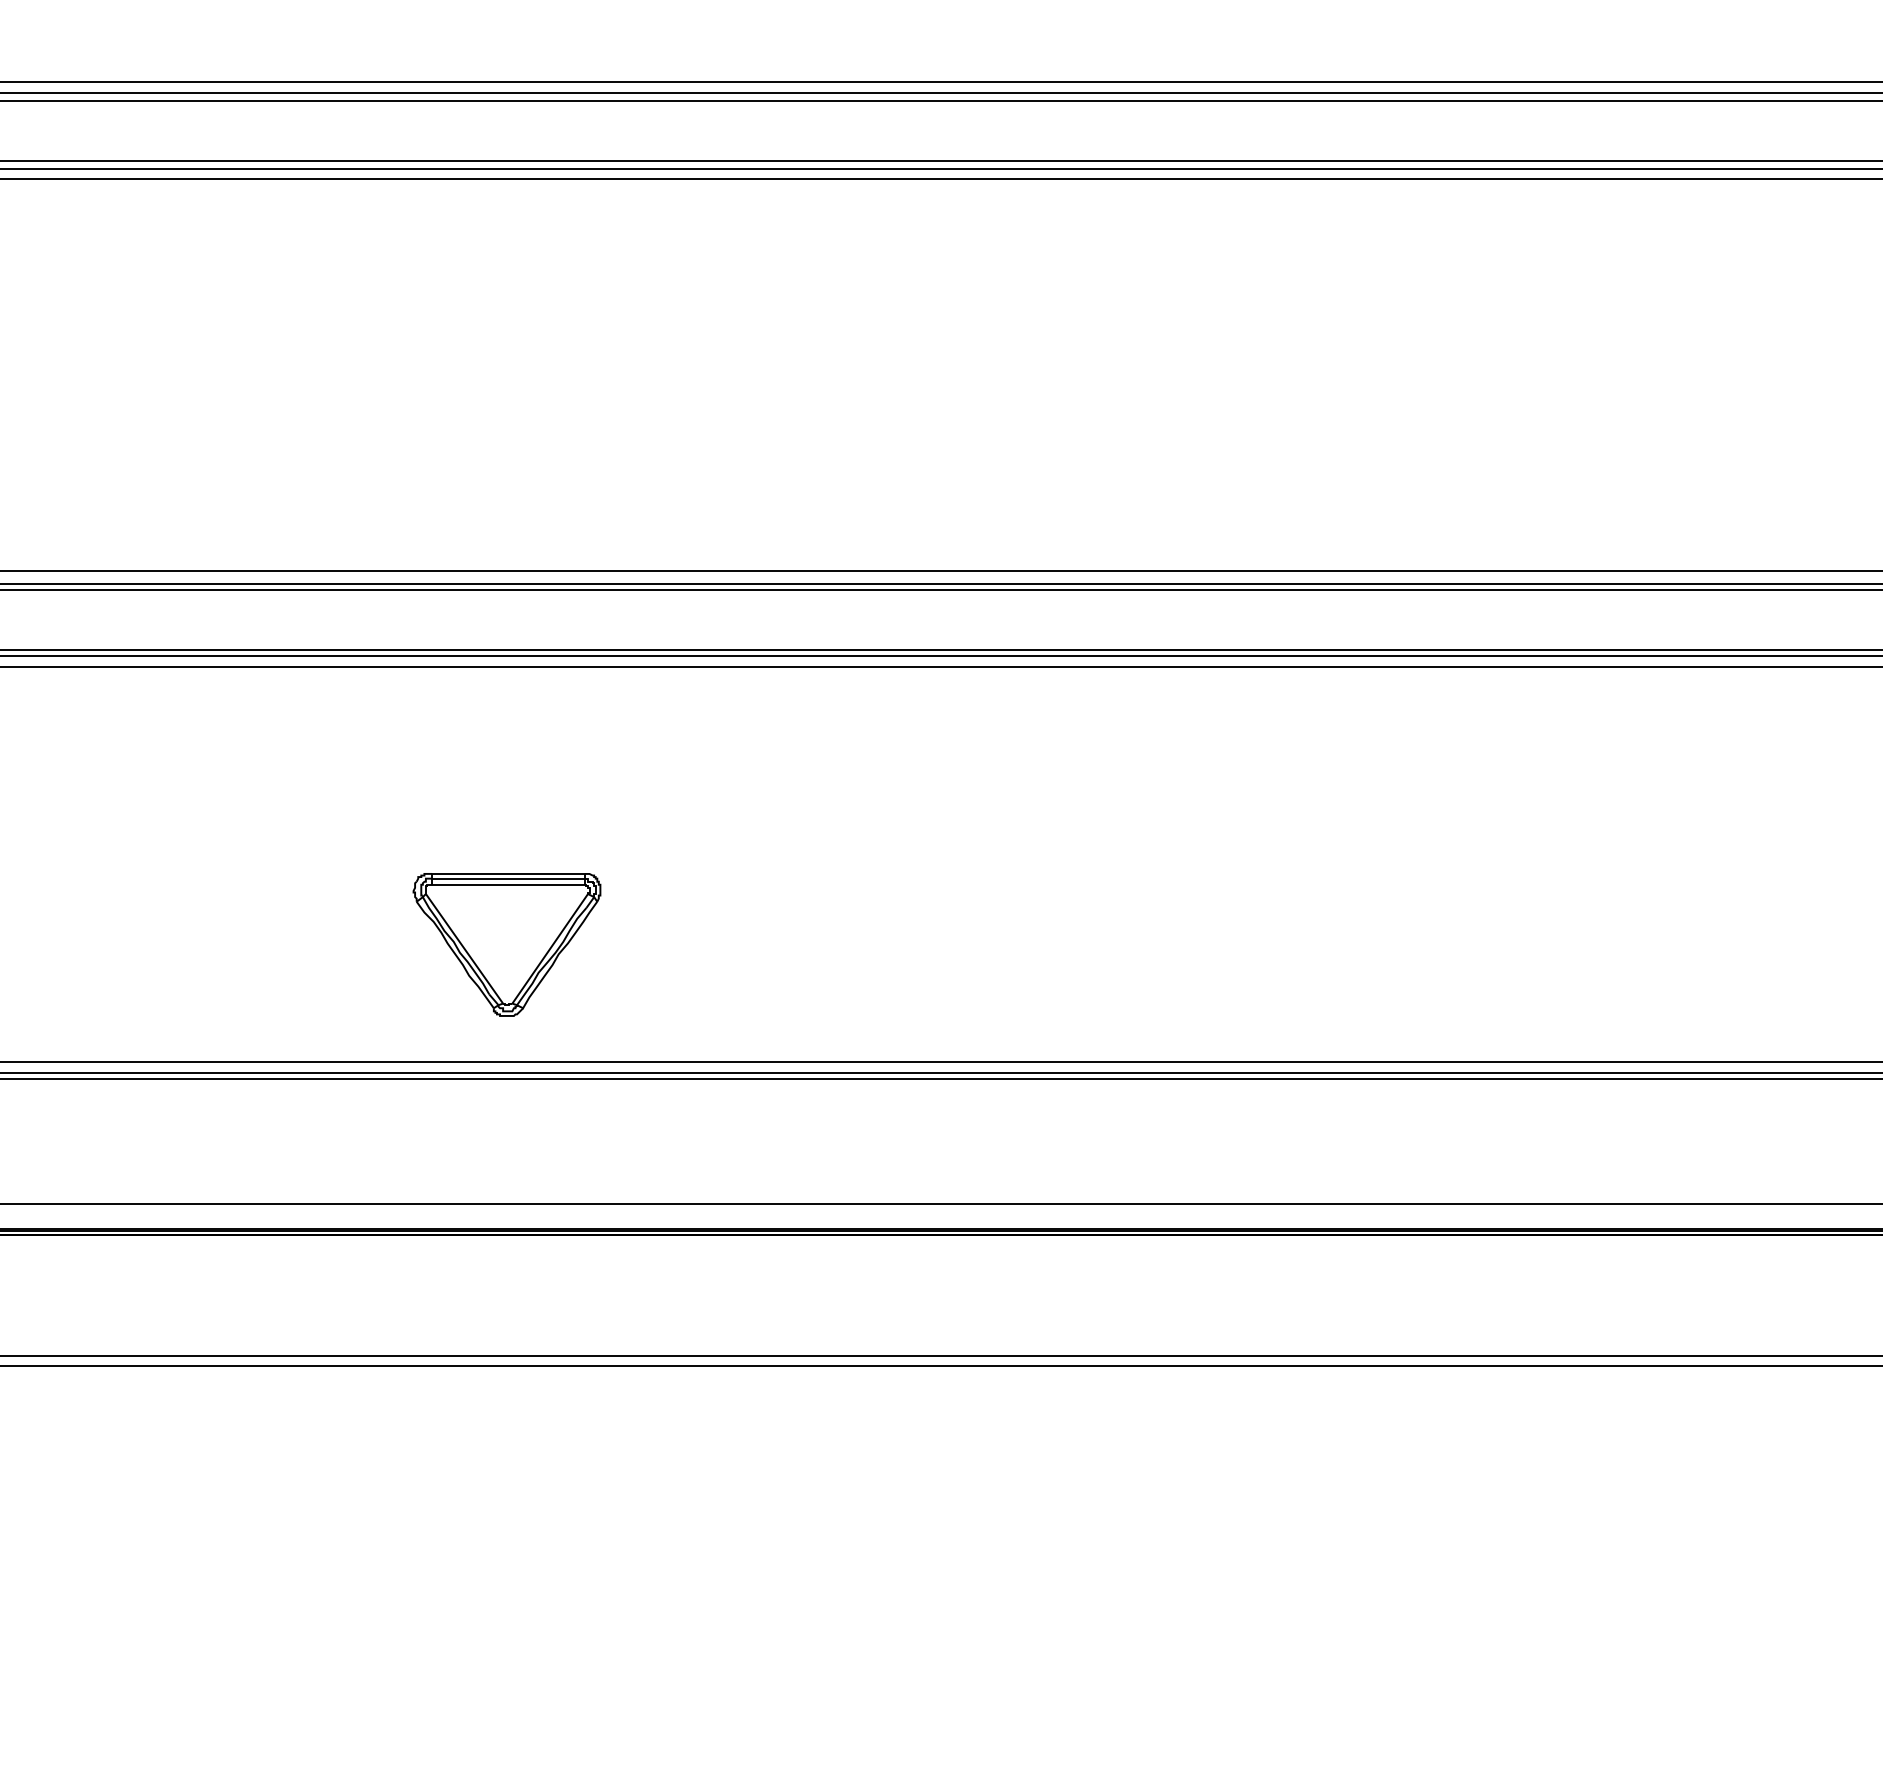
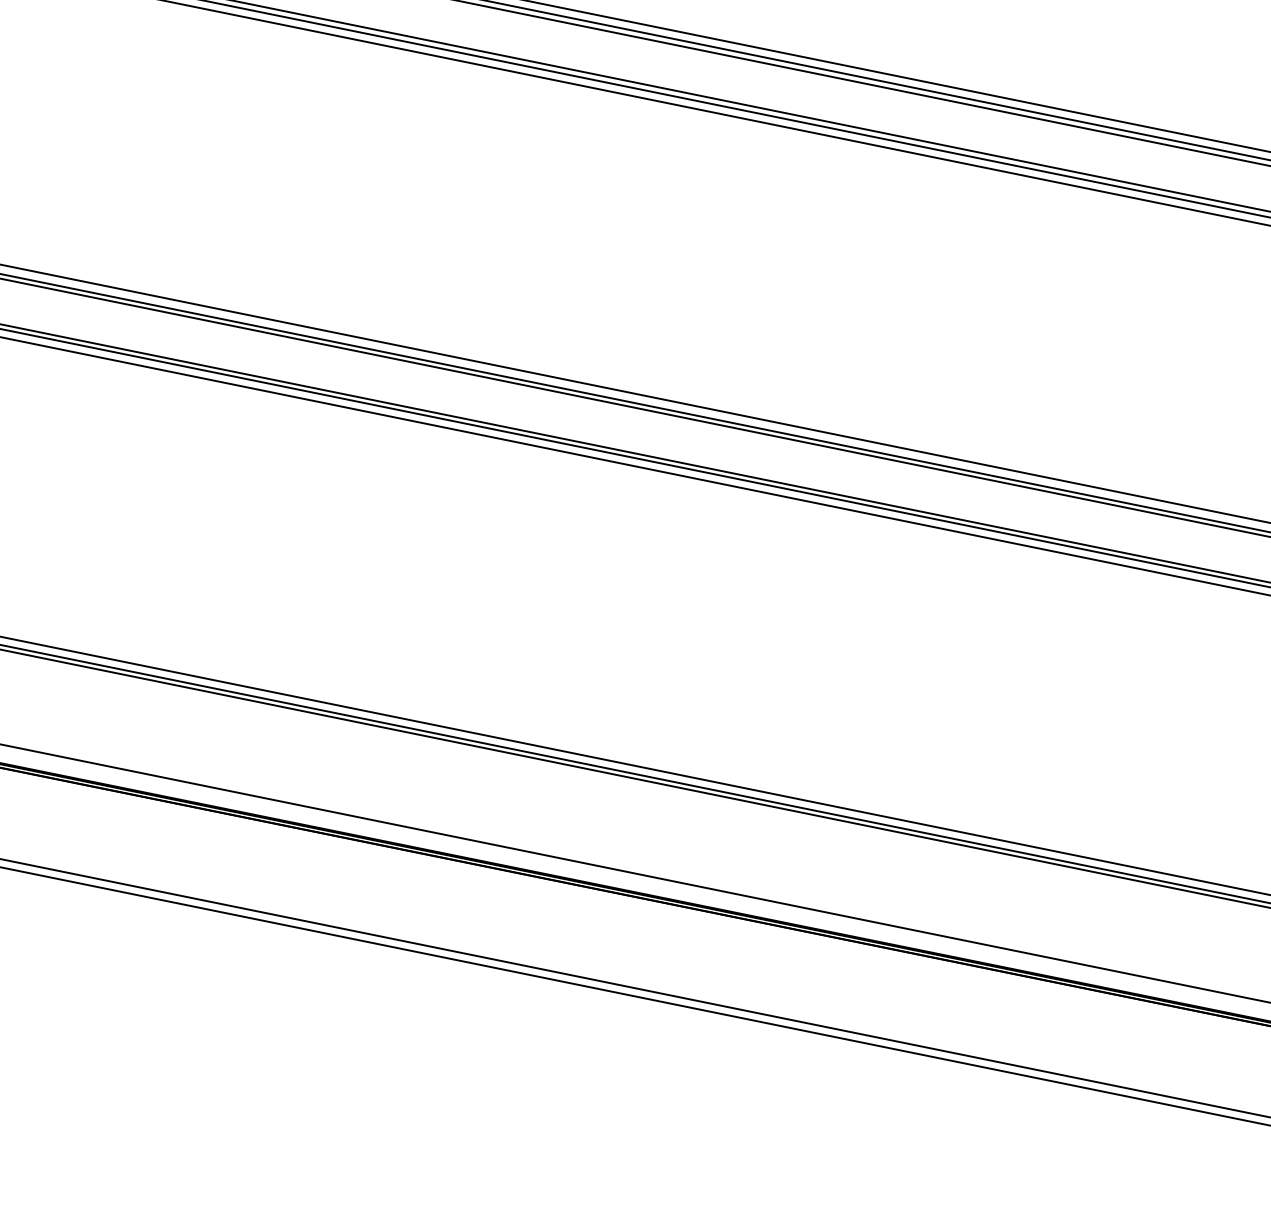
part: (506, 944) -> (413, 631), removed

